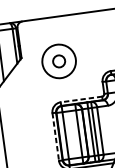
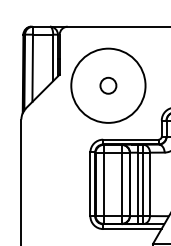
circle: (59, 61) -> (108, 85), size x1.67
line: (81, 99) -> (130, 139), dashed -> solid
line: (55, 137) -> (90, 184), dashed -> solid

